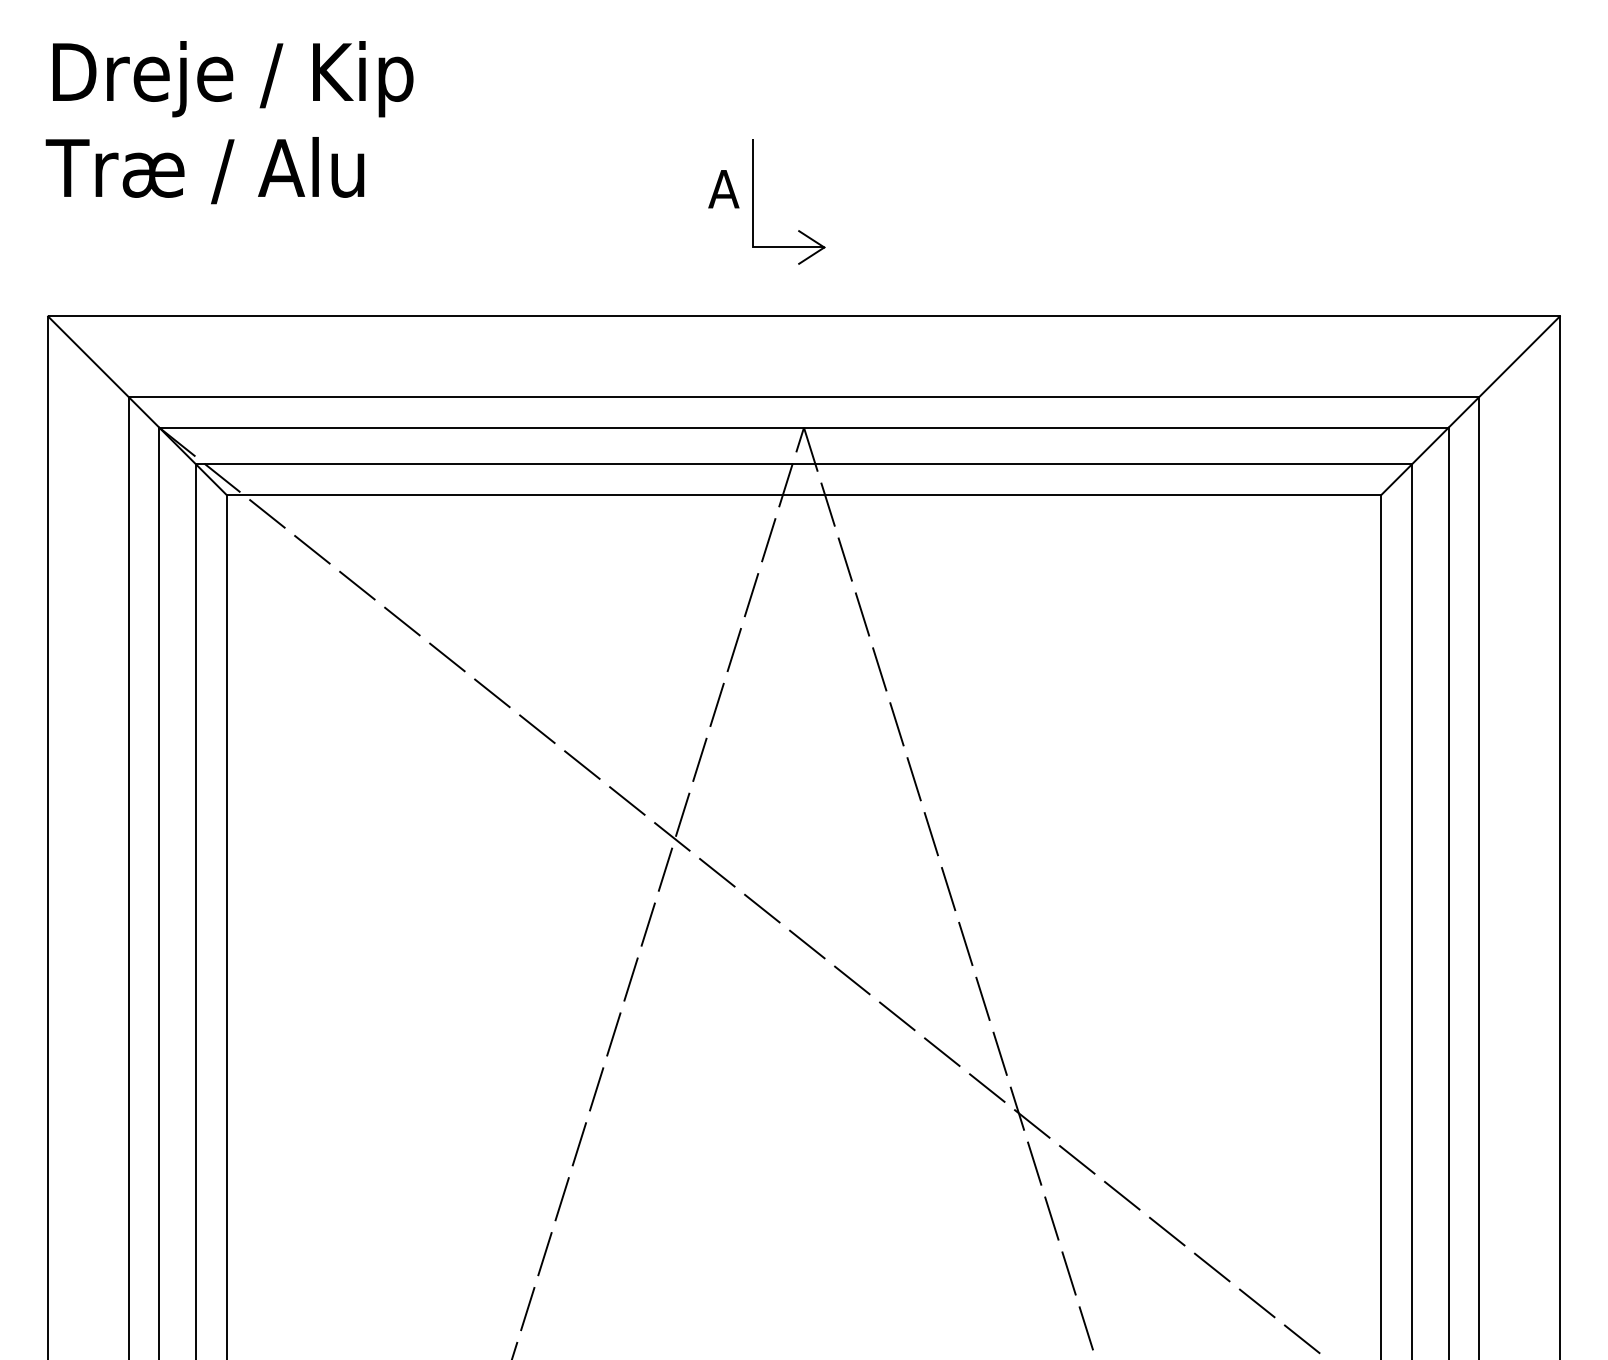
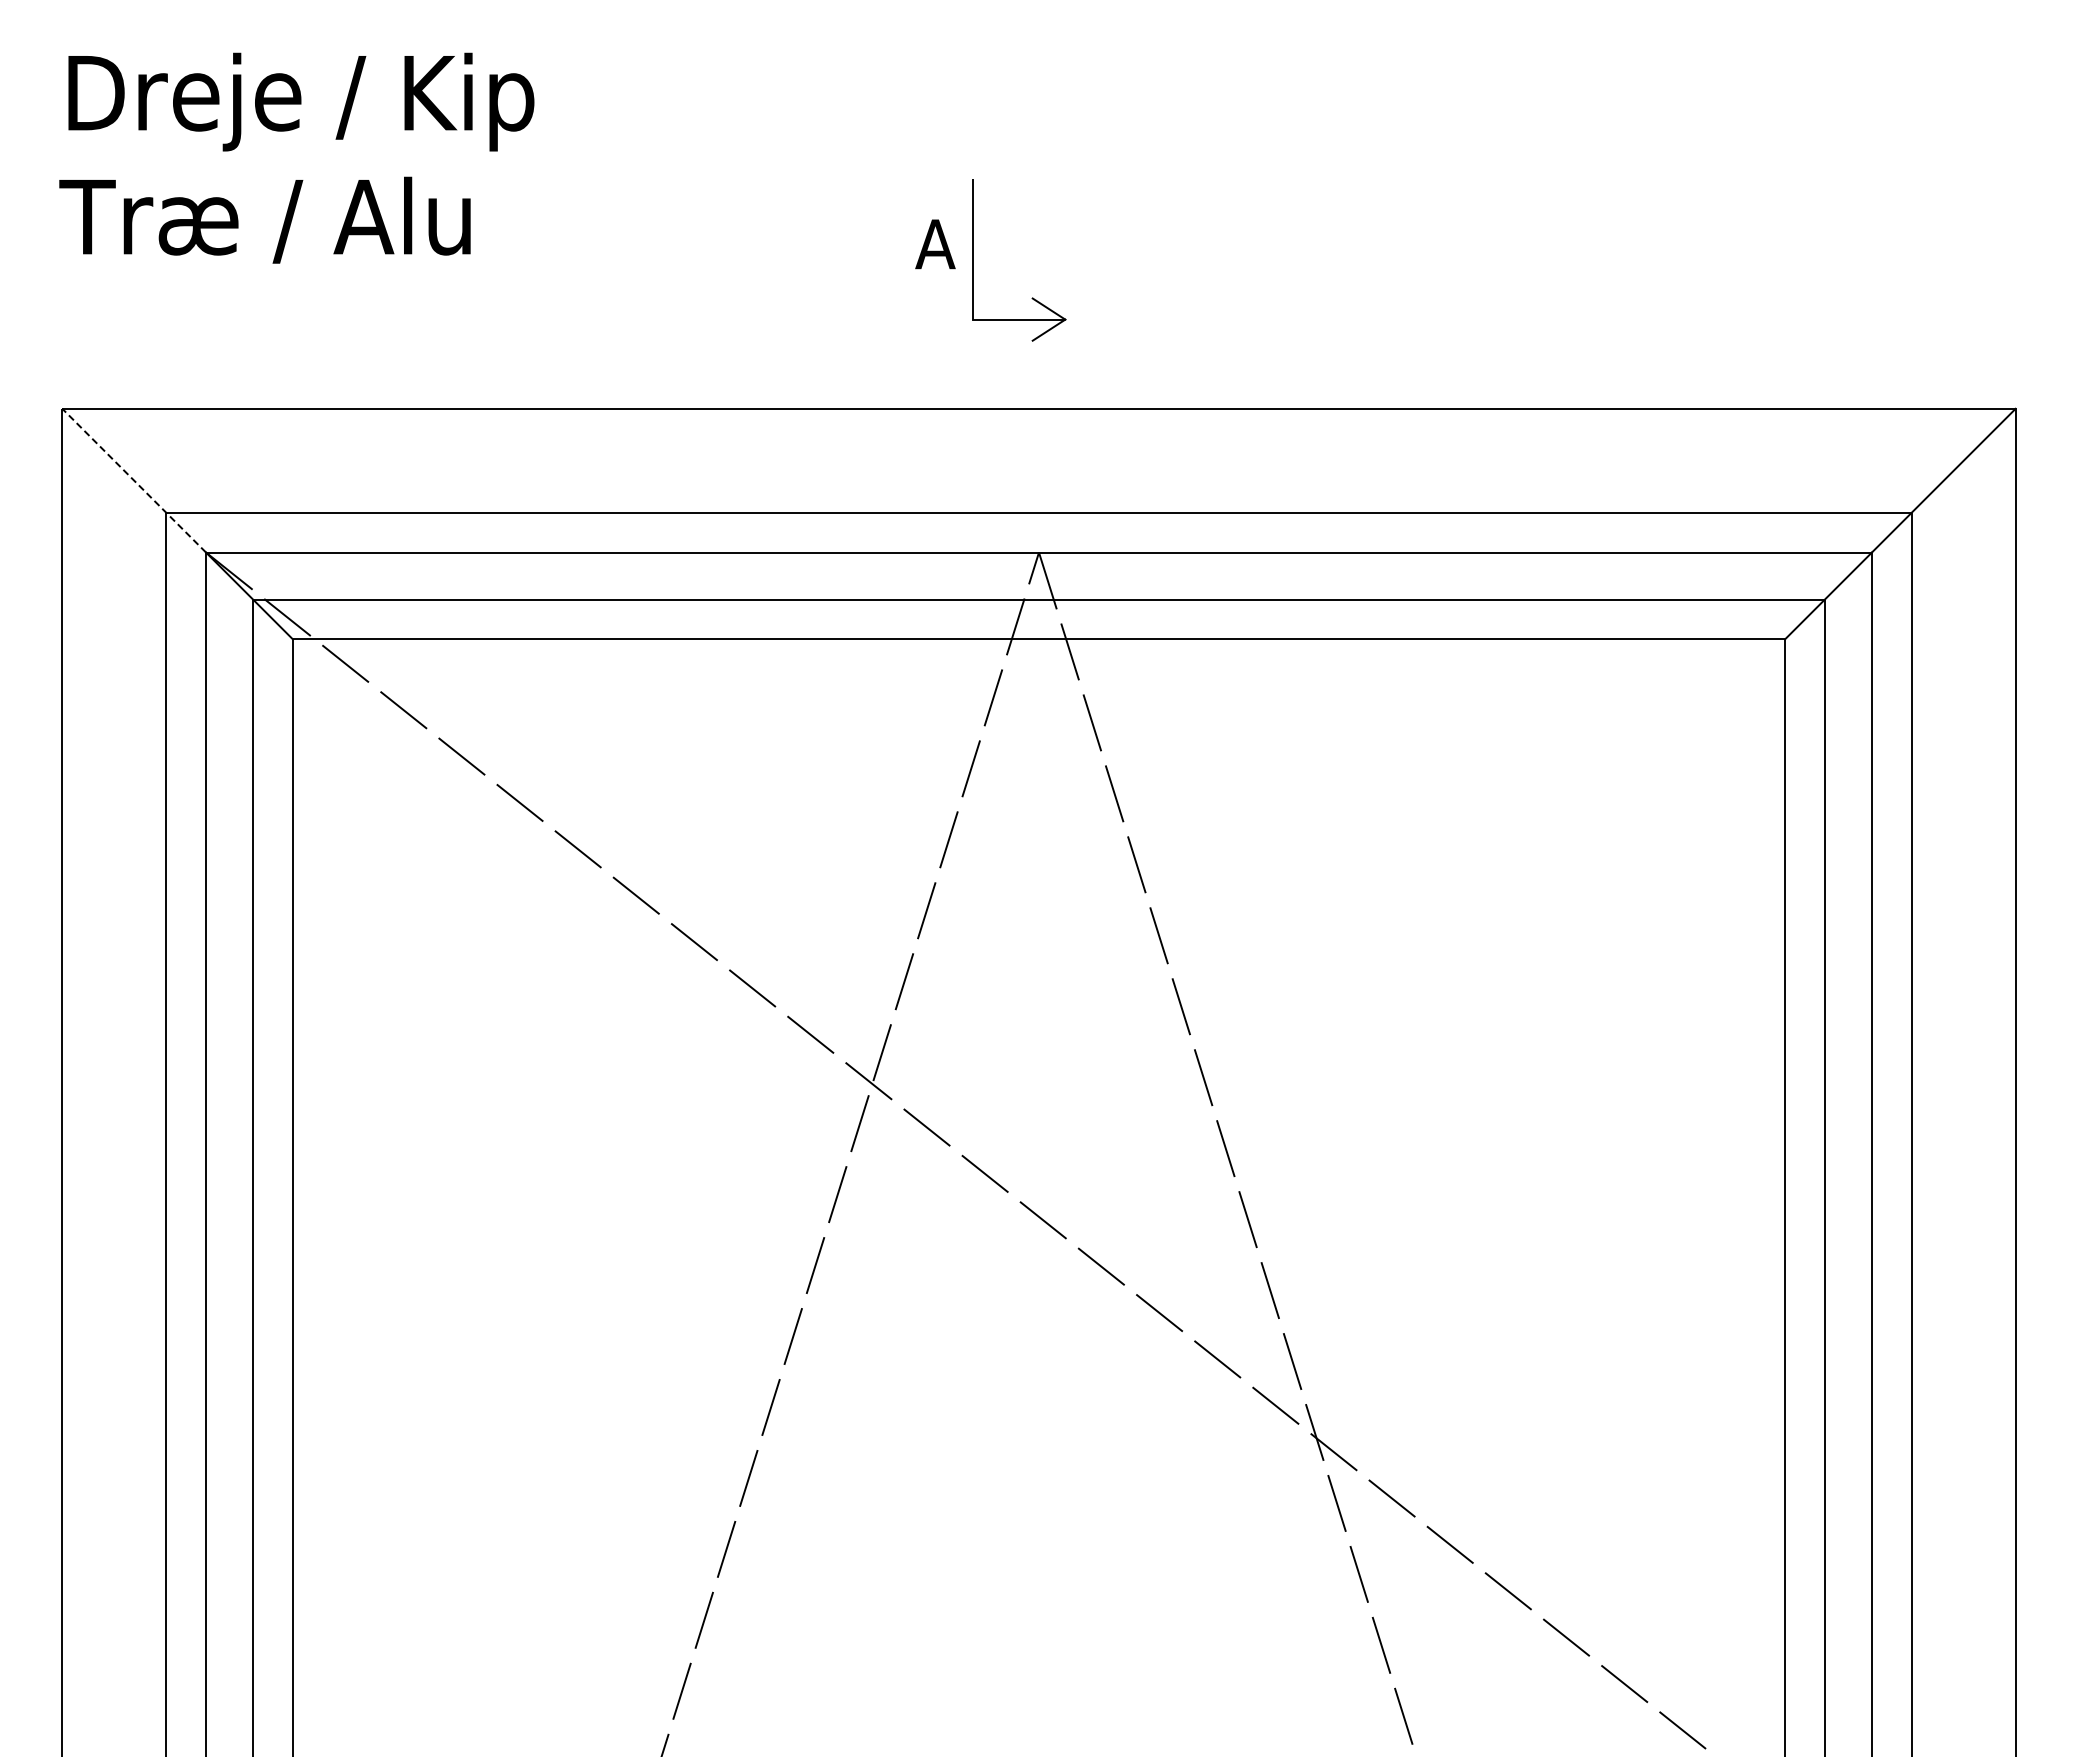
line: (104, 371) -> (134, 480), solid -> dashed

